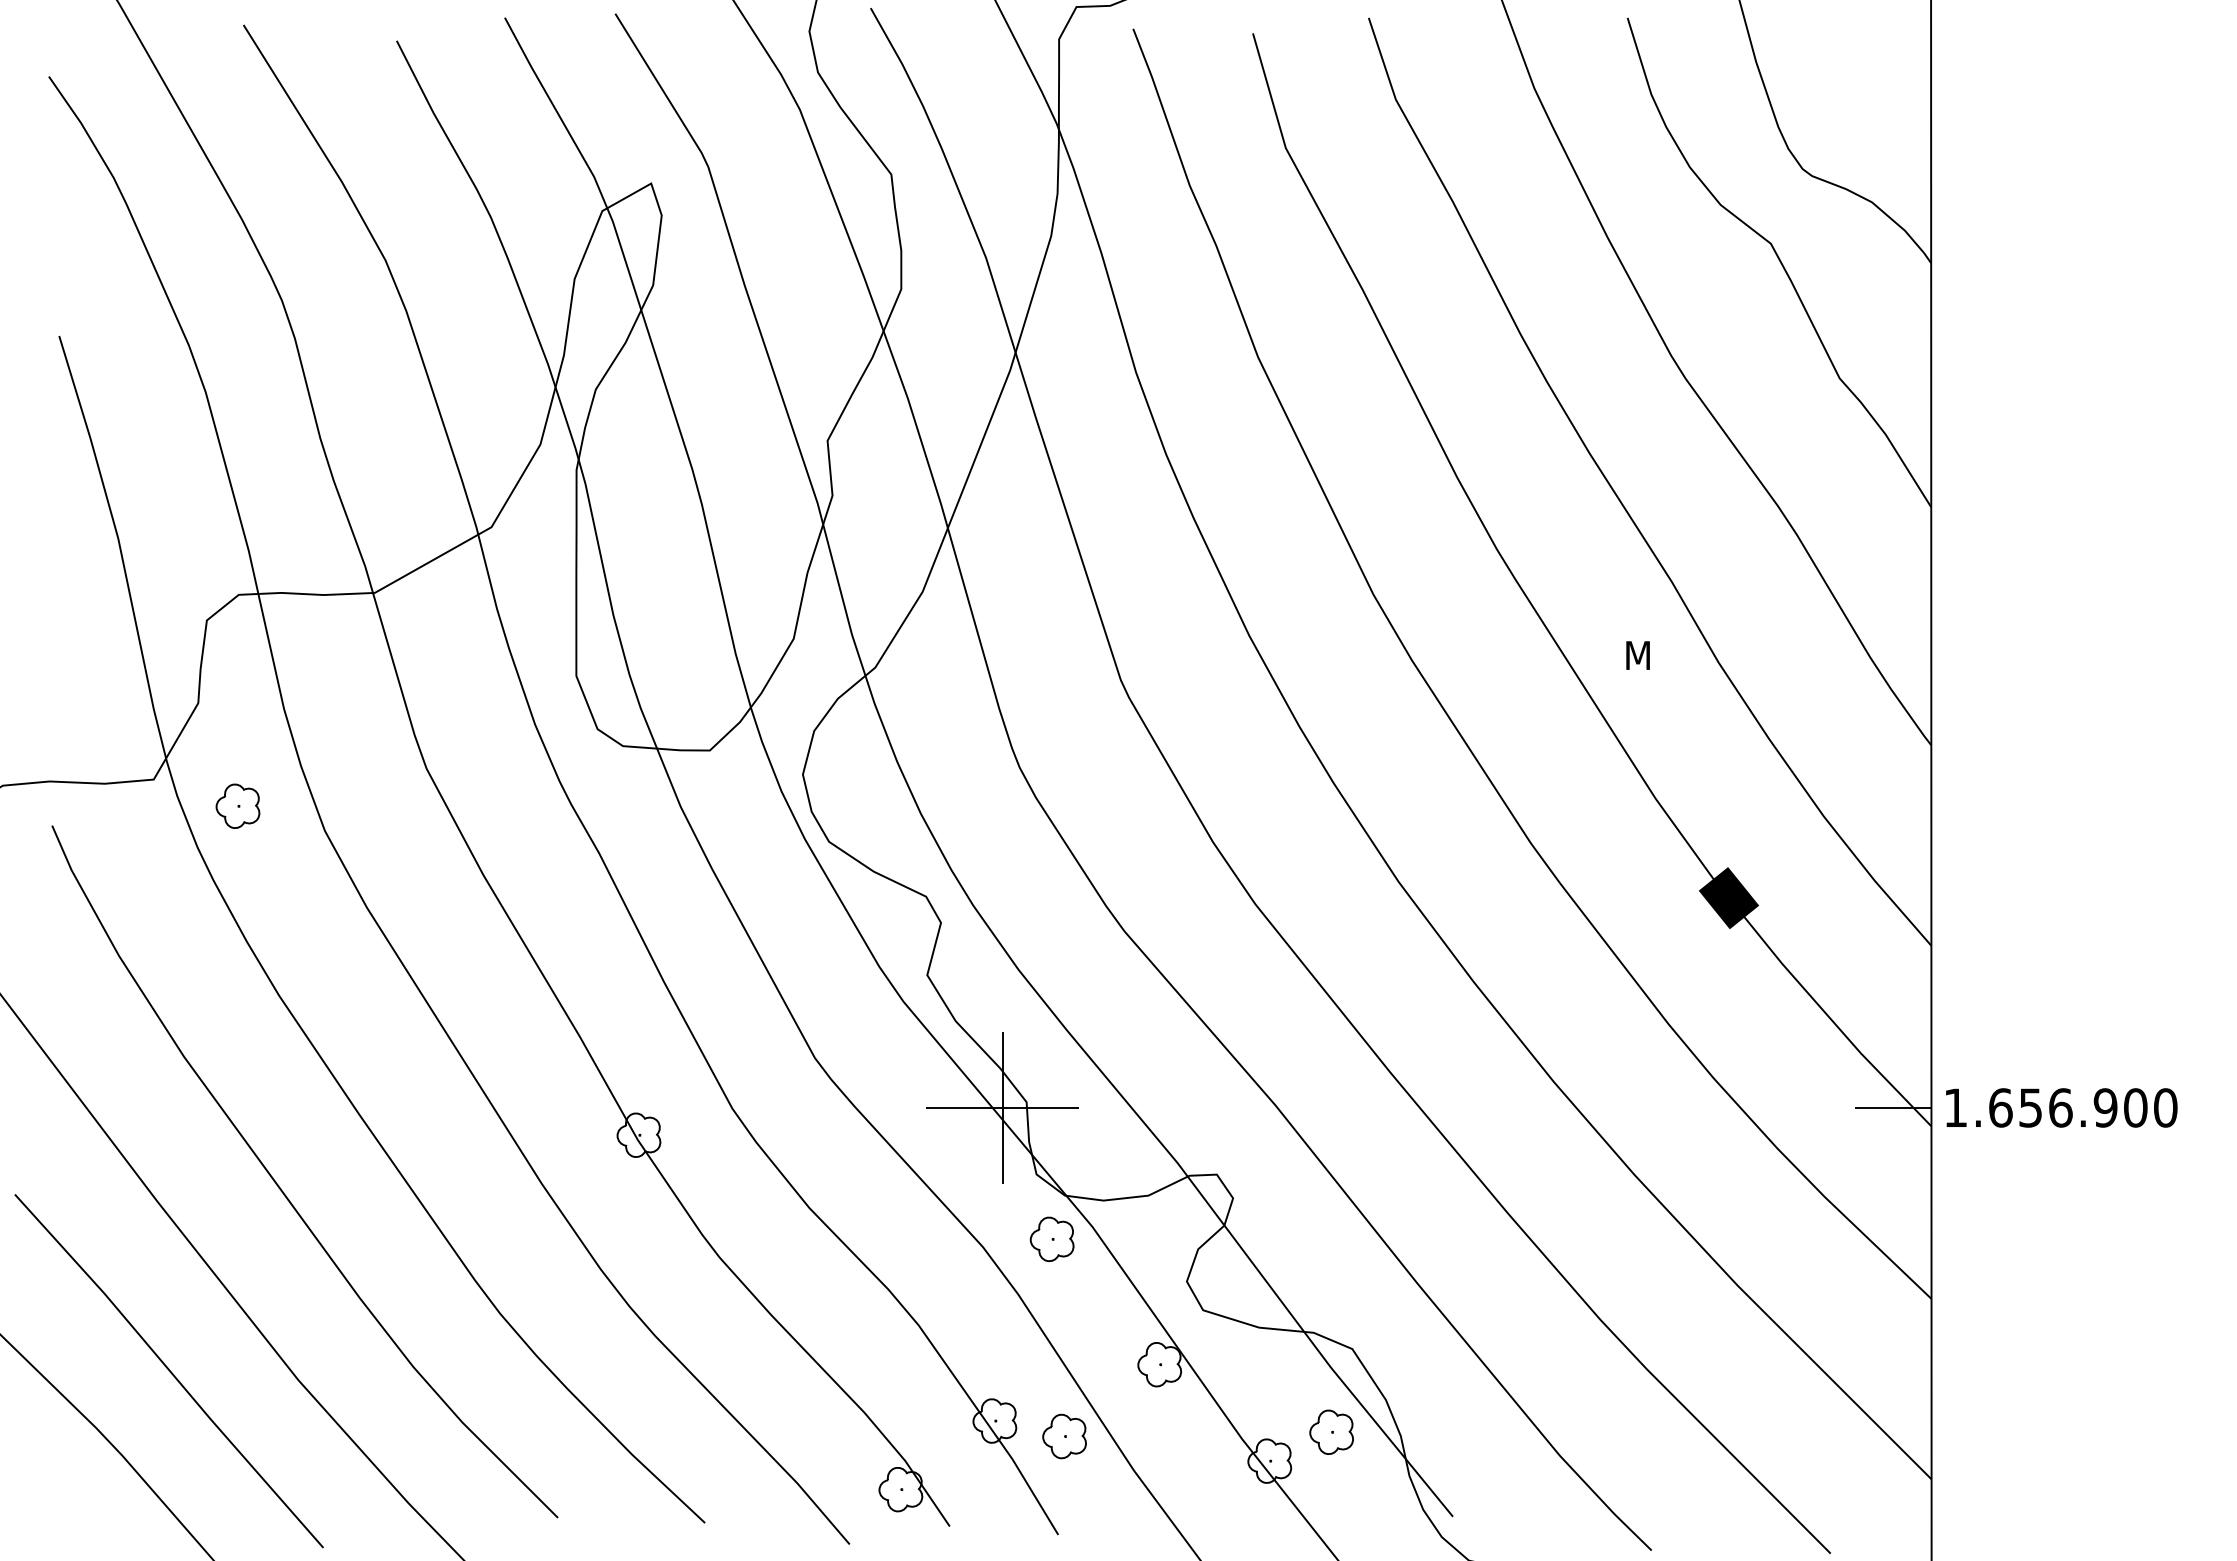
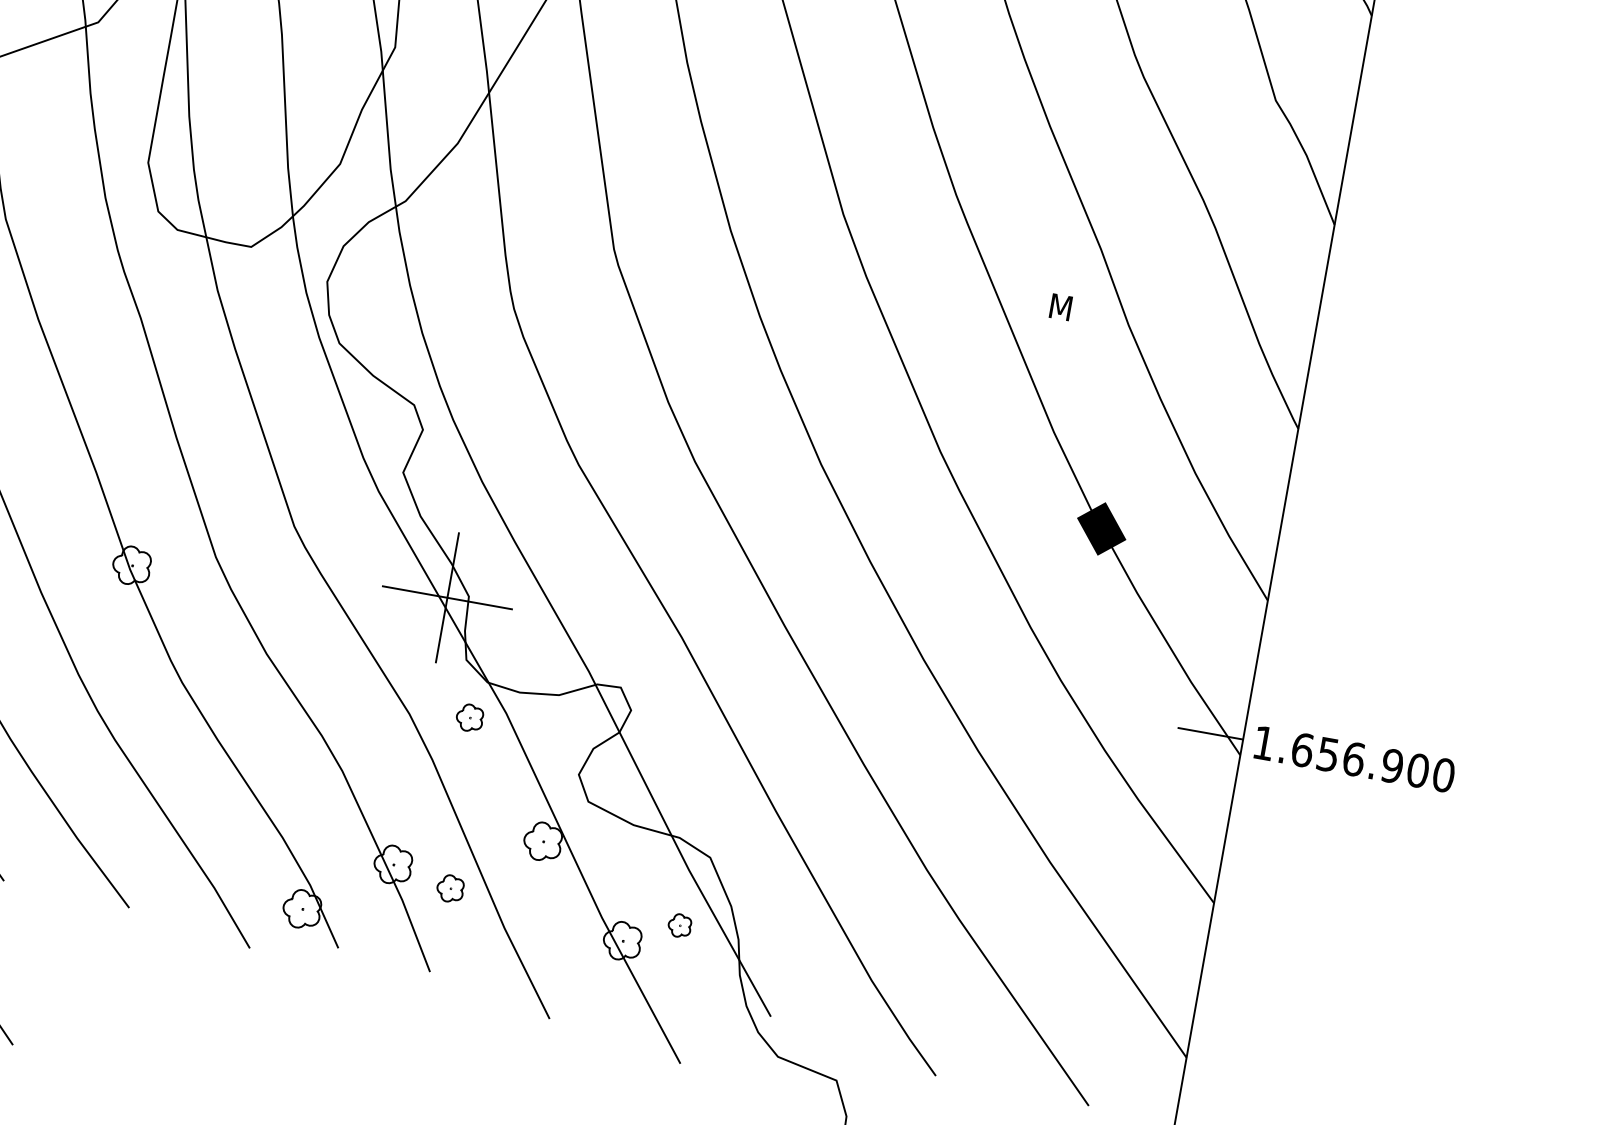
part: (1051, 1239) -> (469, 717), size x0.7
part: (1331, 1431) -> (679, 925), size x0.6
part: (1064, 1436) -> (450, 888), size x0.7

